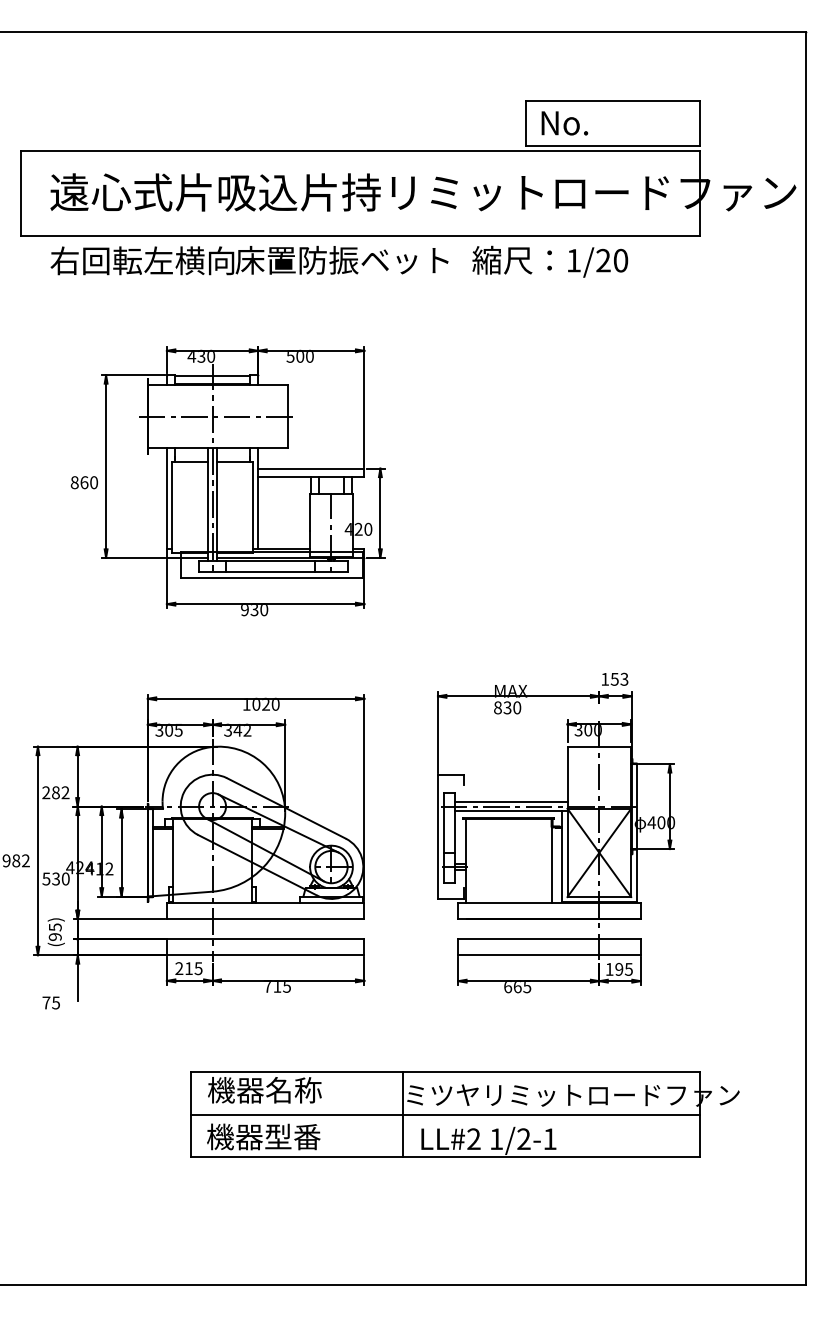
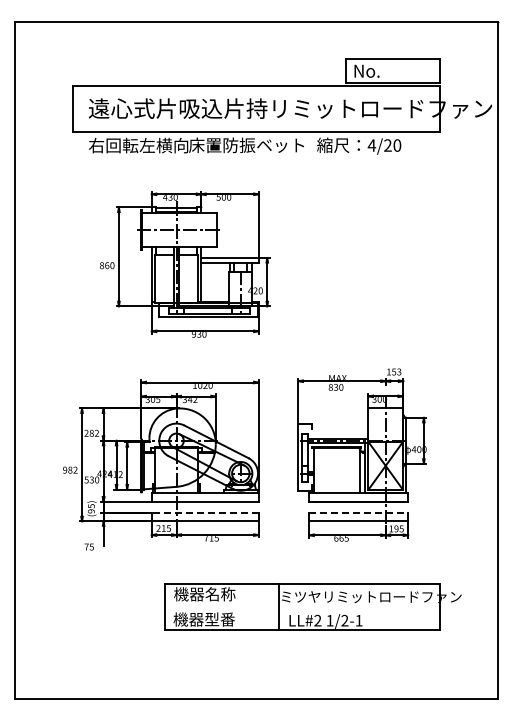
text: (573, 260) -> (371, 145), 1/20 -> 4/20
line: (264, 939) -> (204, 512), solid -> dashed
line: (550, 939) -> (359, 512), solid -> dashed
line: (445, 1114) -> (302, 607), removed

